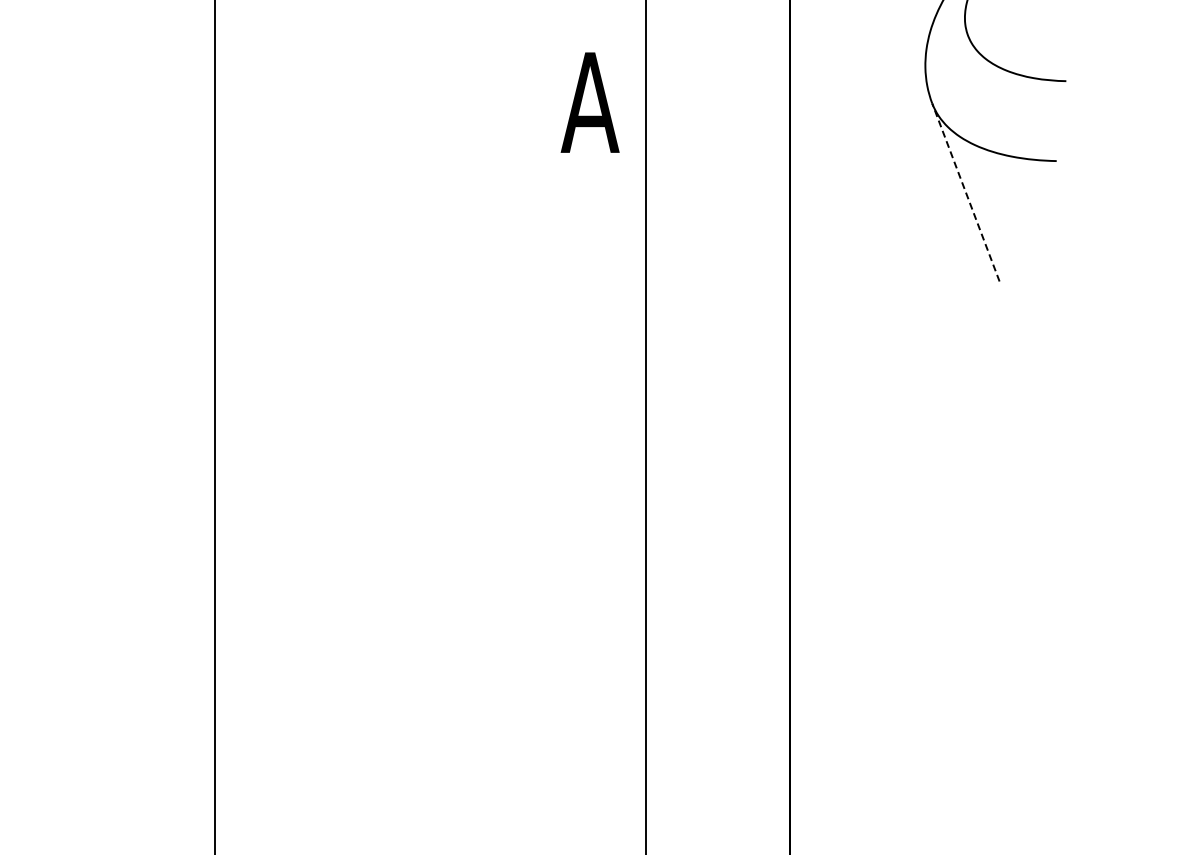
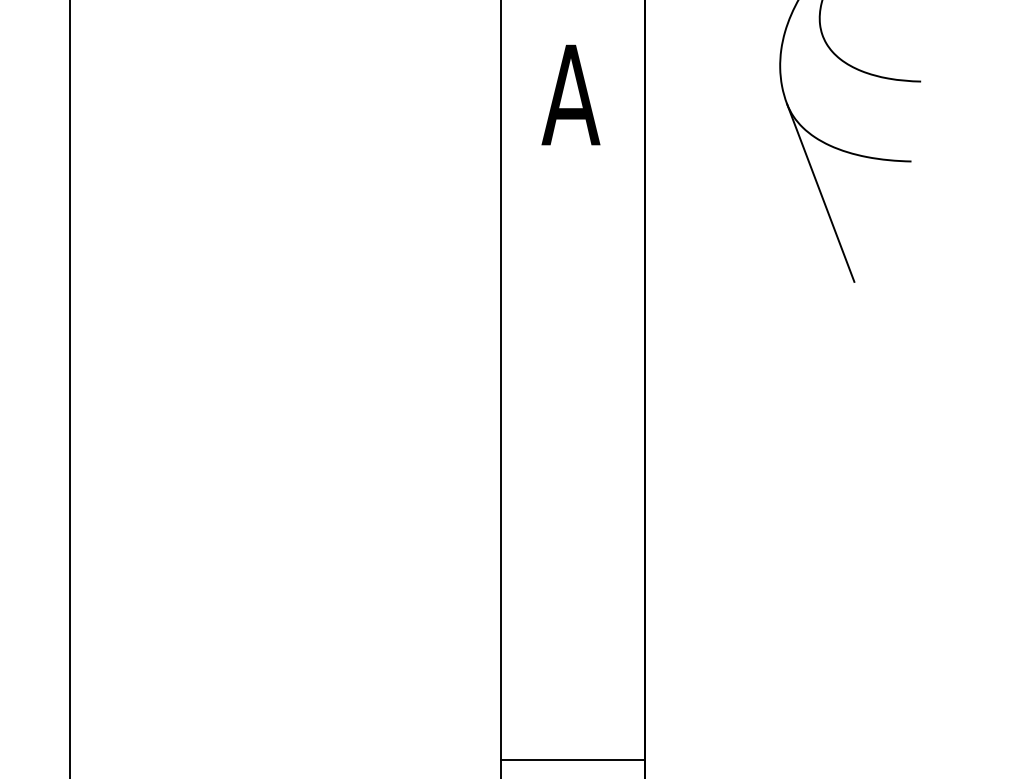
text: (589, 102) -> (570, 94), moved
line: (965, 192) -> (820, 192), dashed -> solid
line: (717, 759) -> (572, 759), added

